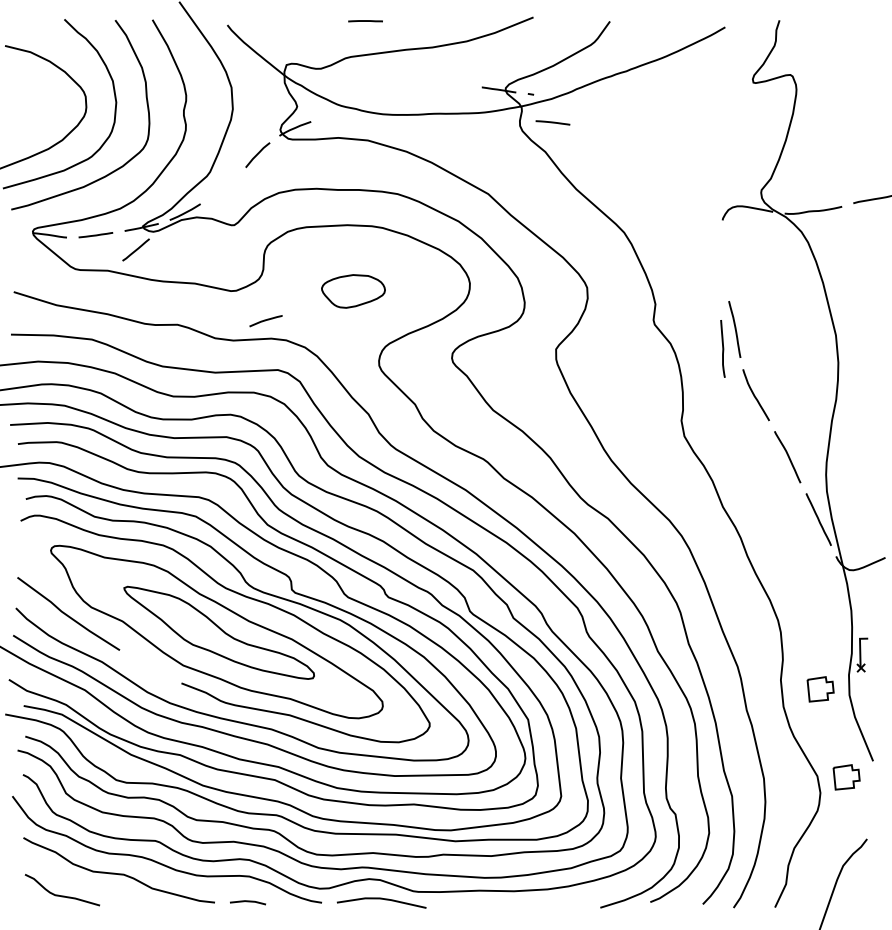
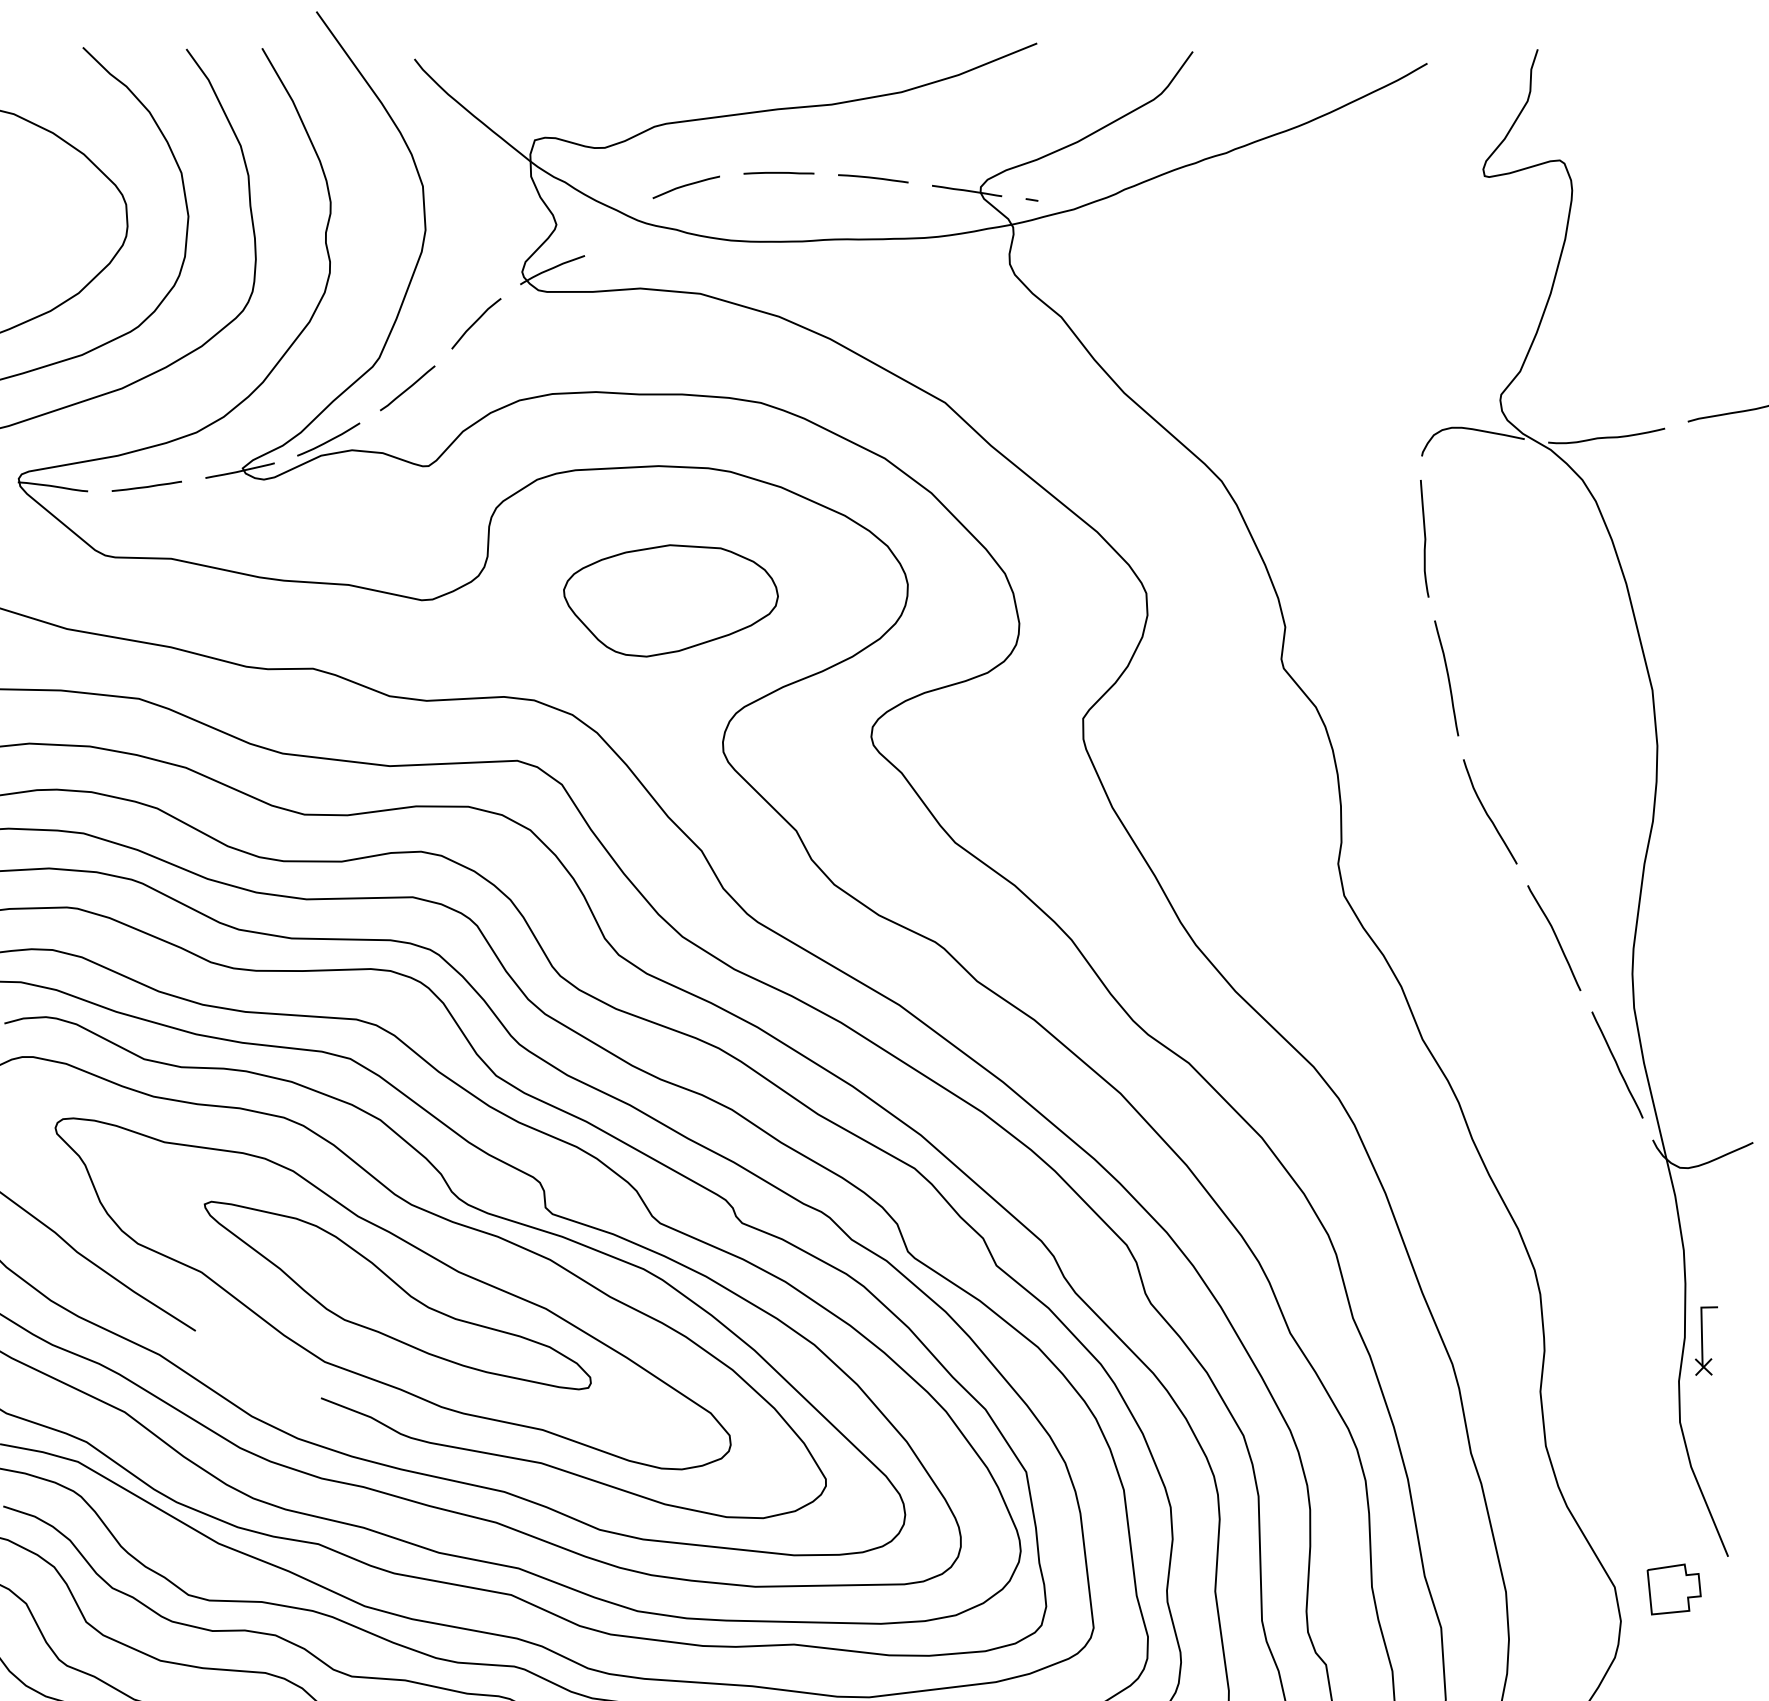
line: (365, 21) -> (778, 173), moved
line: (552, 122) -> (872, 177), moved
line: (135, 249) -> (406, 387), moved
part: (353, 291) -> (670, 601), size x1.67
line: (265, 321) -> (685, 188), moved
line: (722, 348) -> (1423, 537), moved
part: (820, 689) -> (1621, 1410), removed

